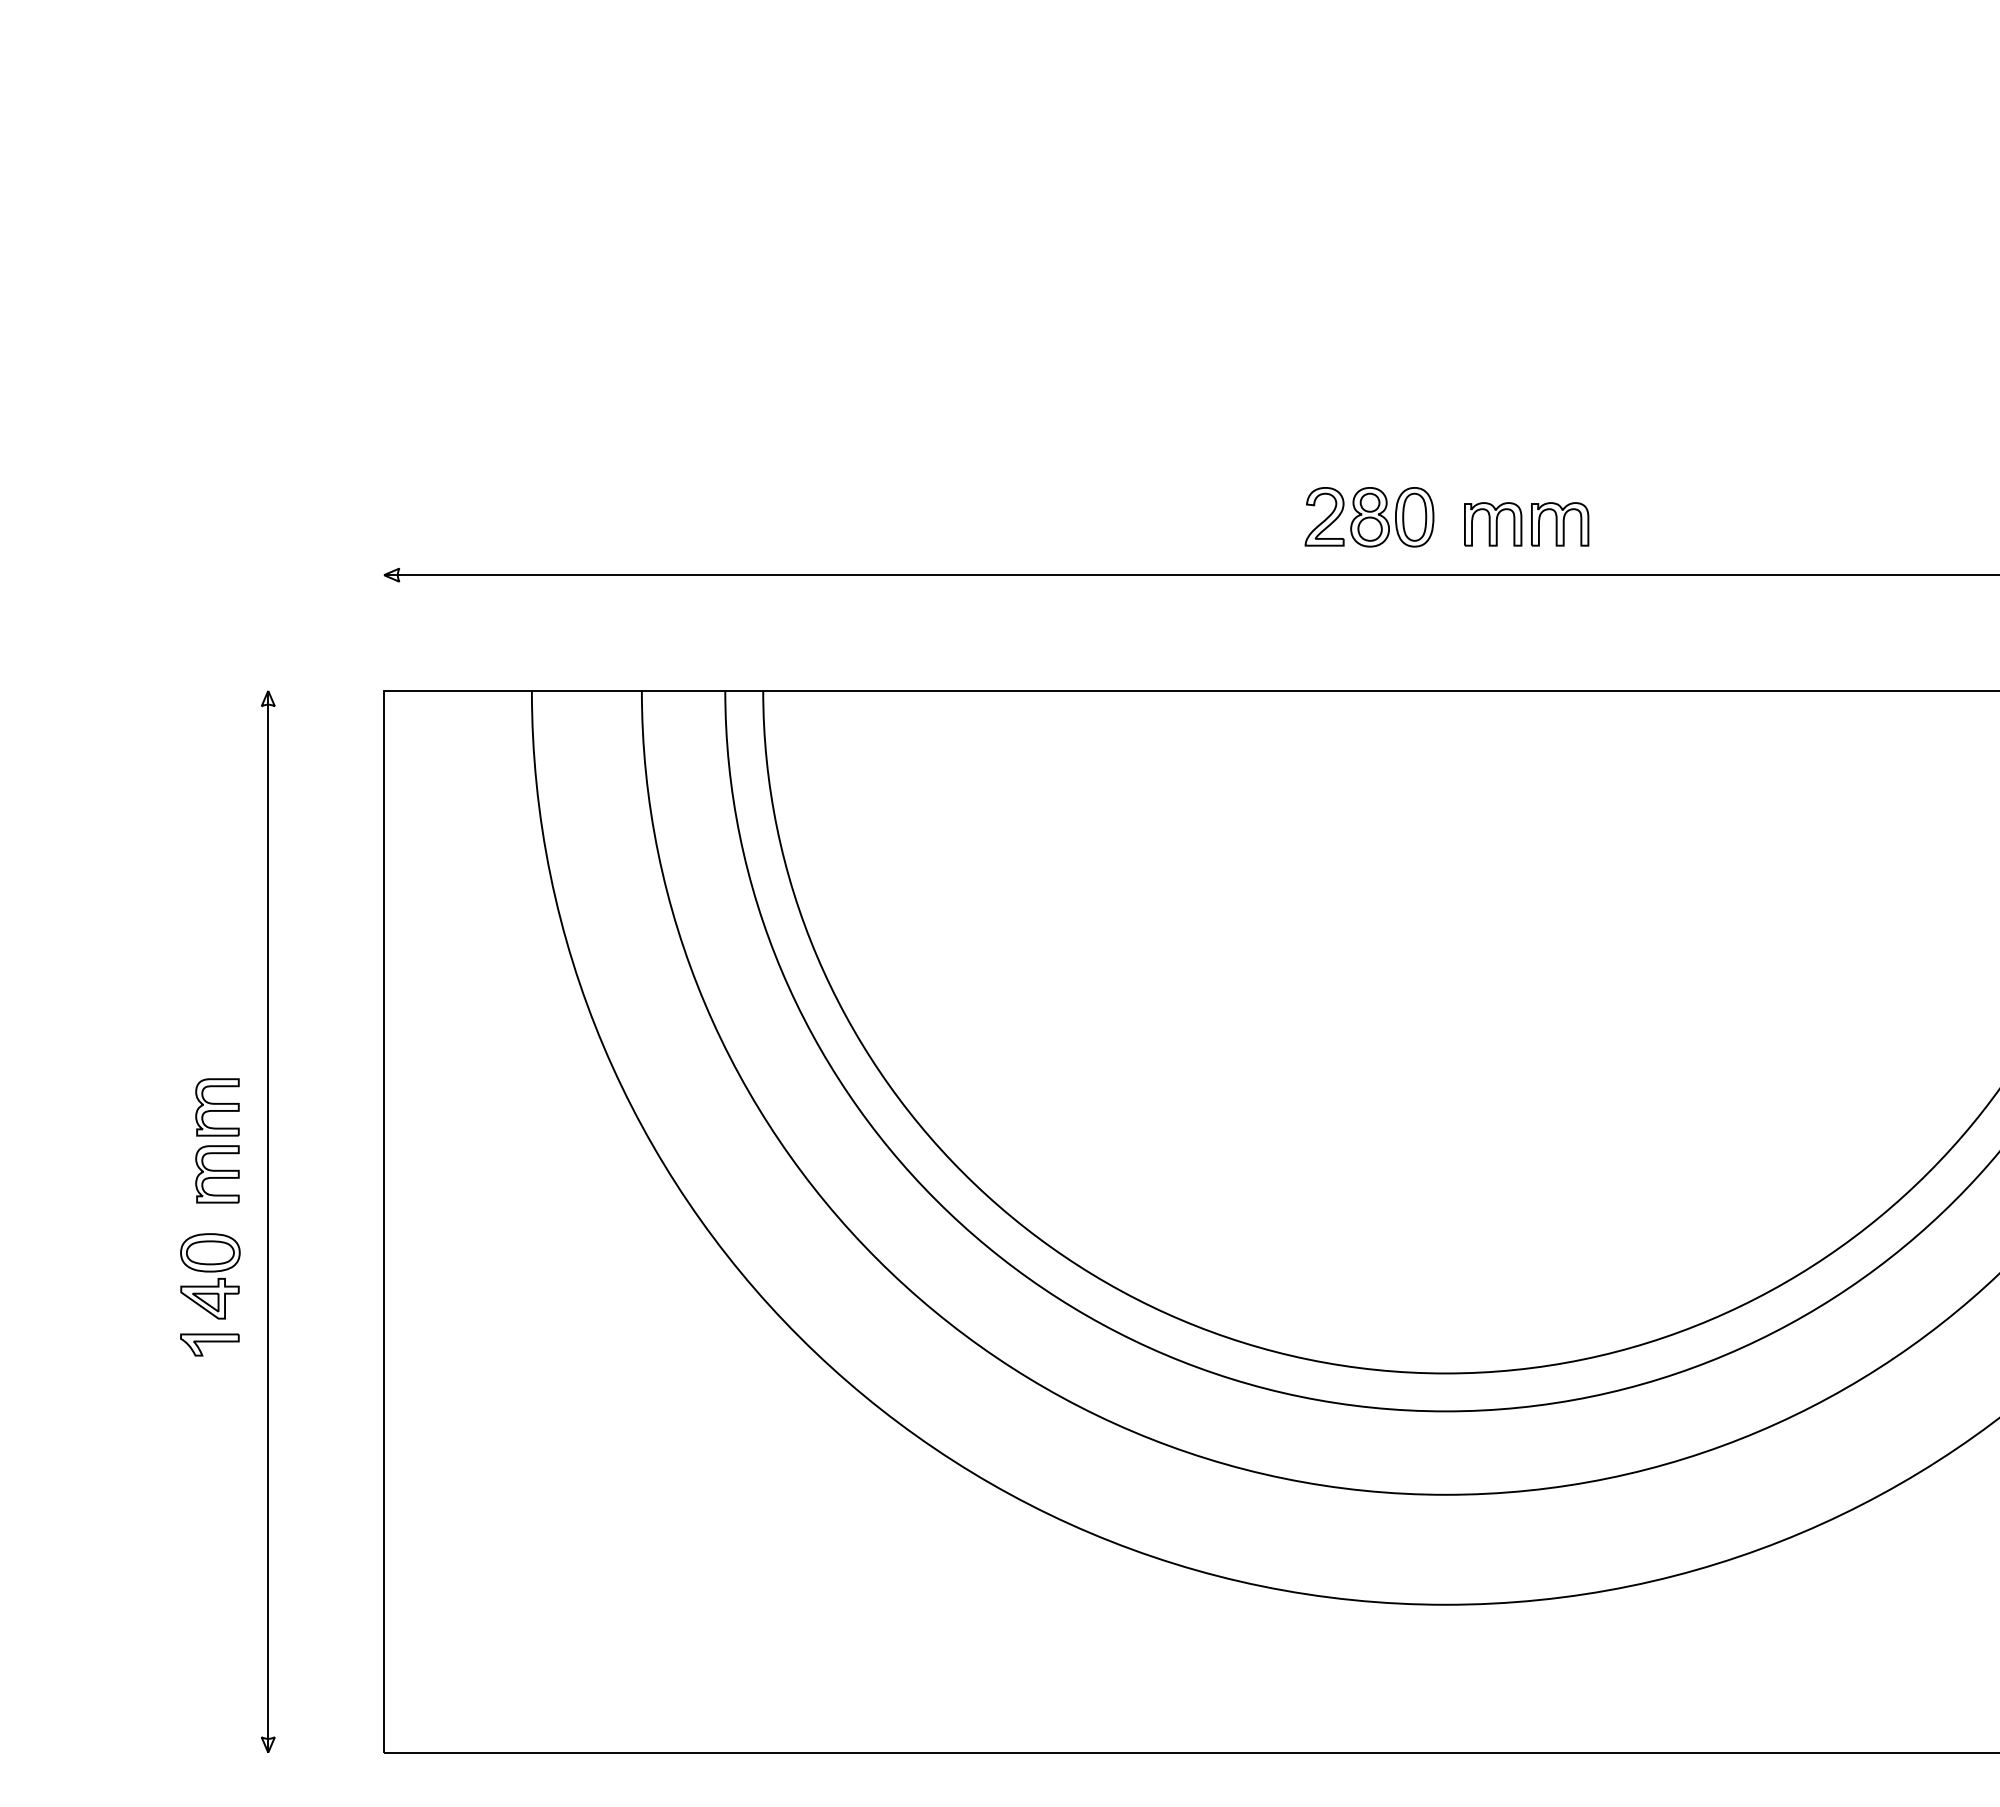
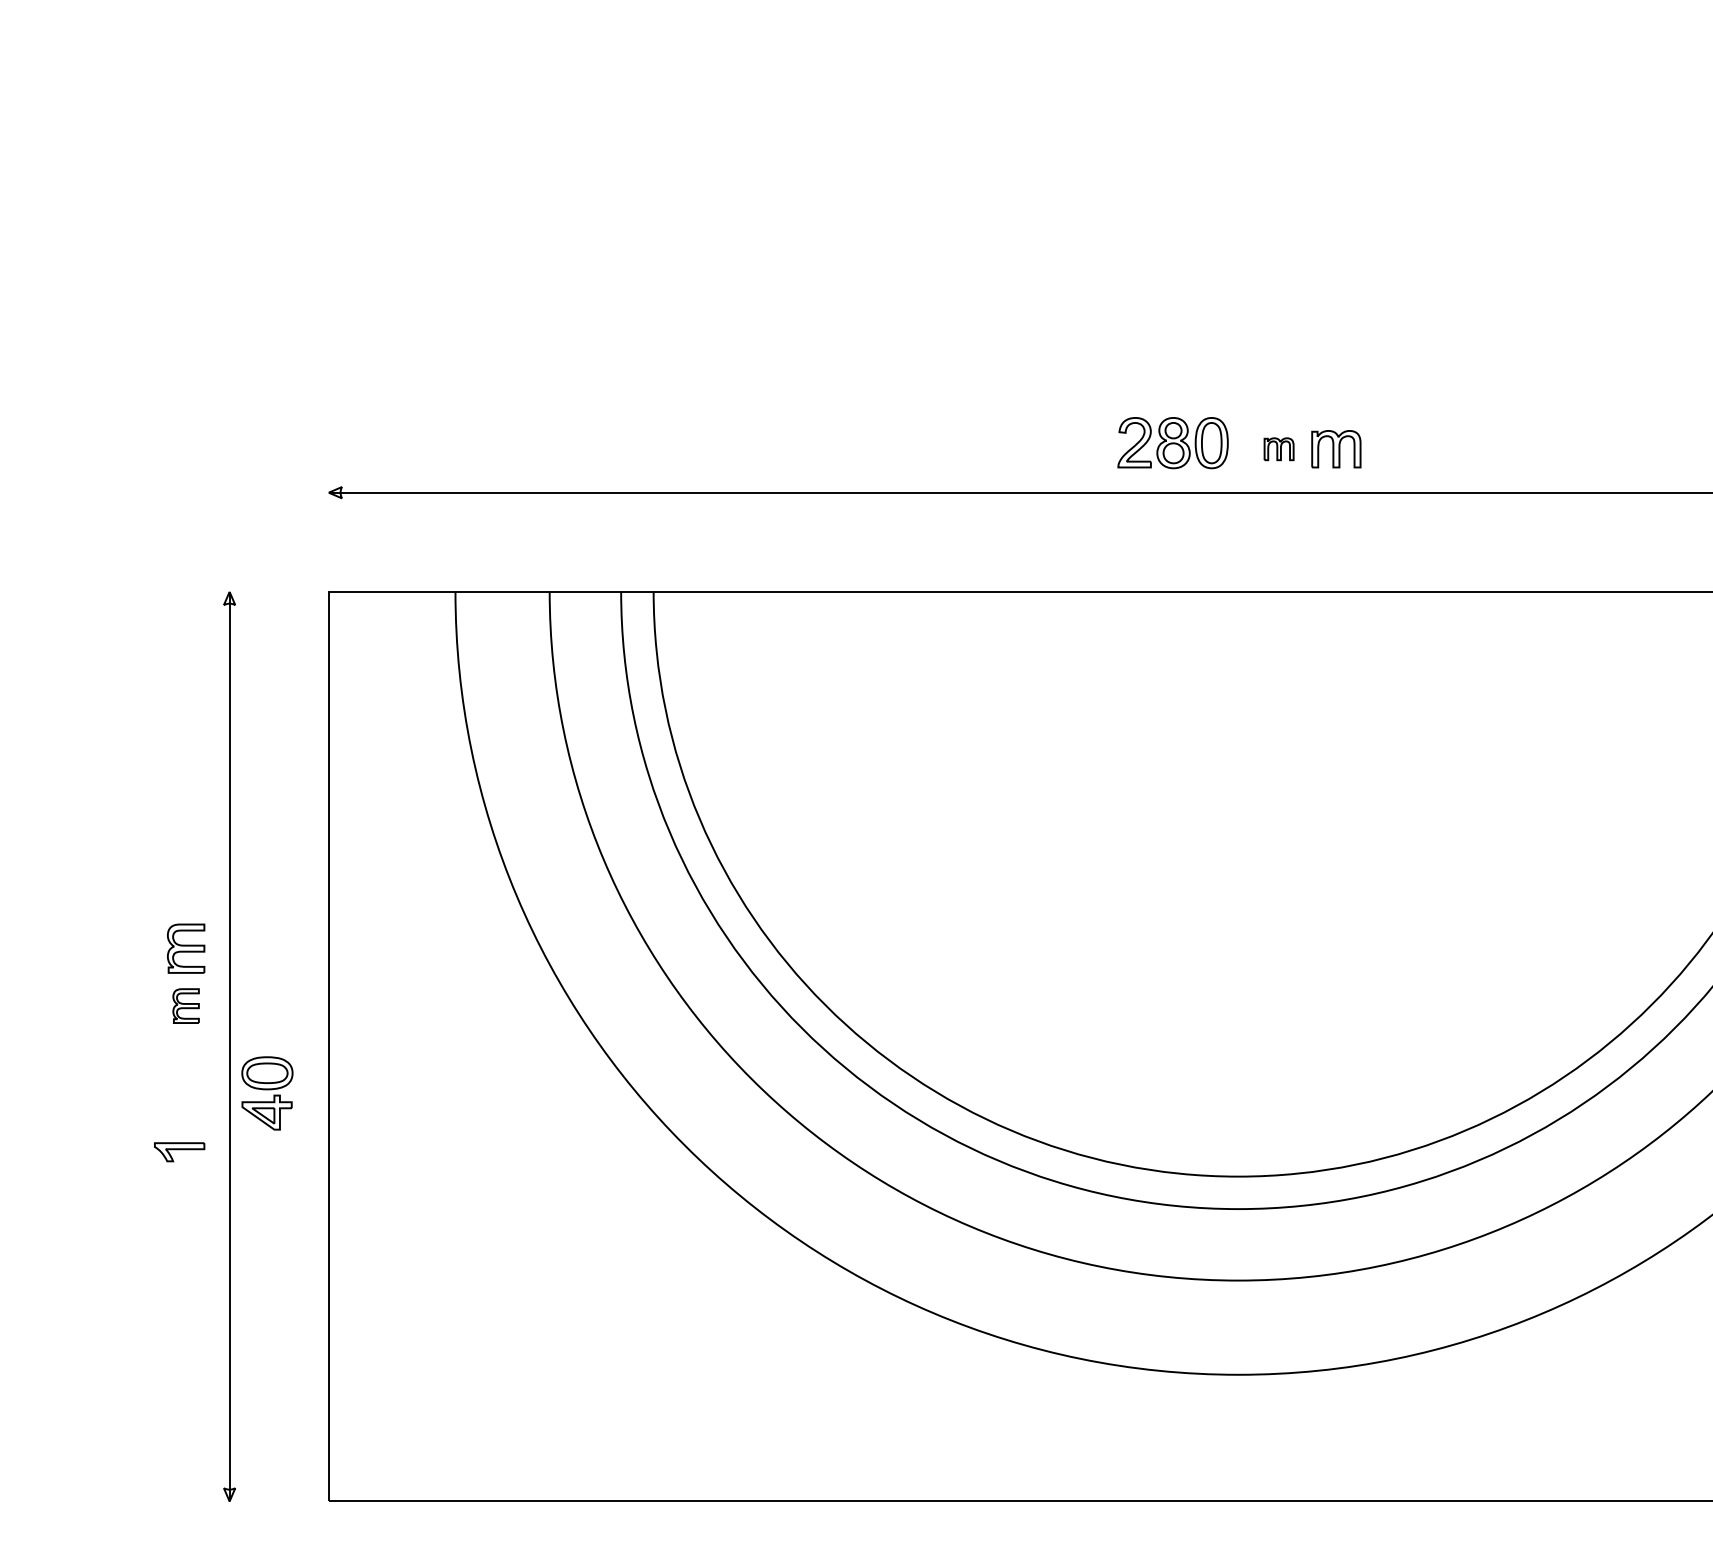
part: (1493, 524) -> (1279, 449), size x0.6
part: (217, 1174) -> (186, 1006), size x0.7
part: (210, 1276) -> (267, 1093), moved

